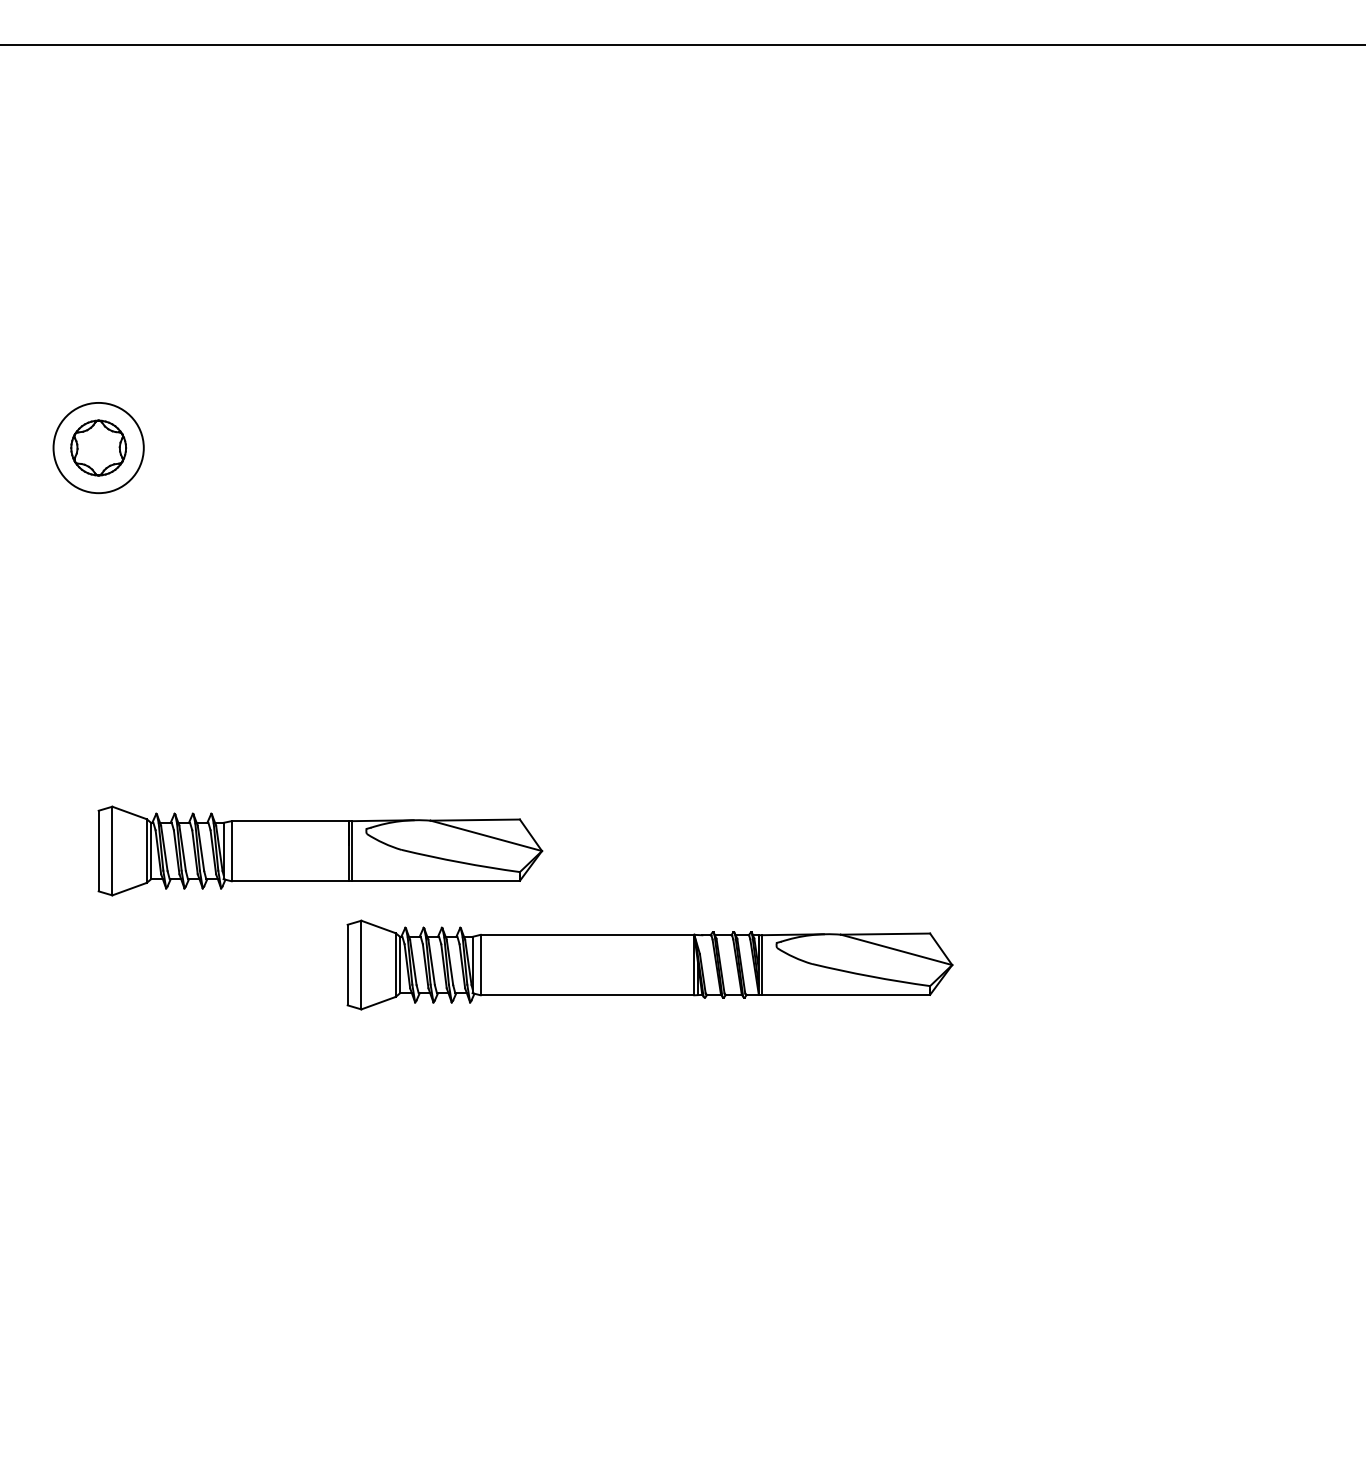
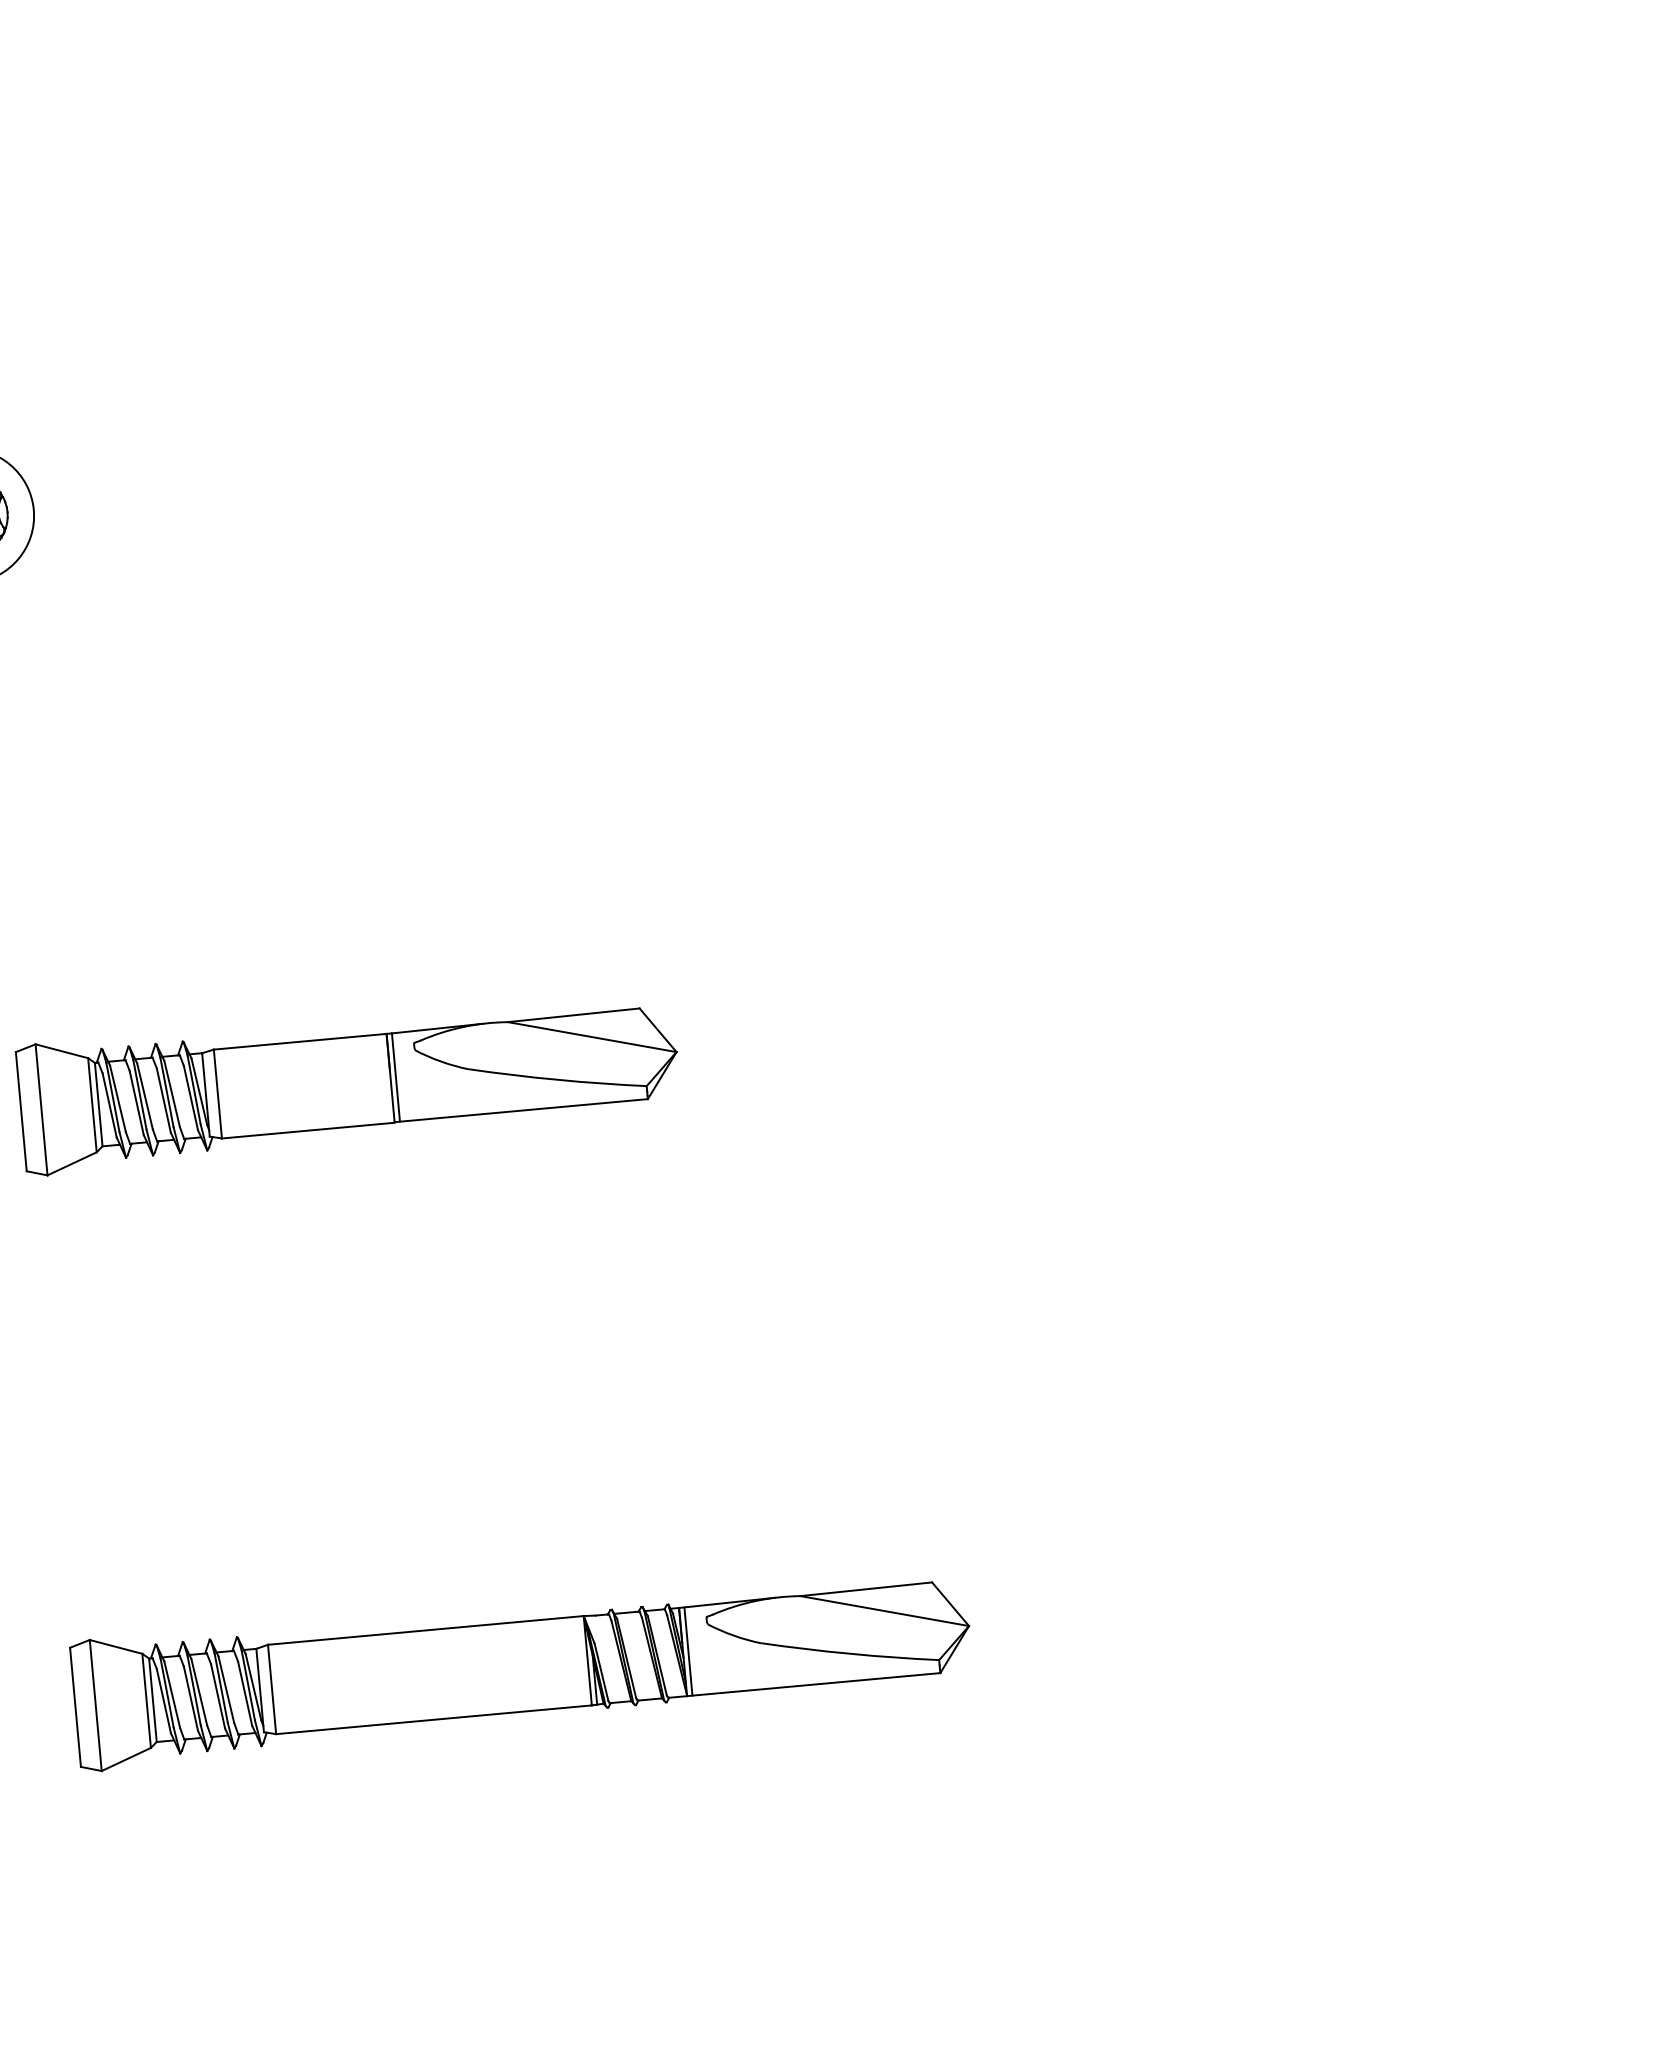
part: (649, 964) -> (521, 1665), moved

